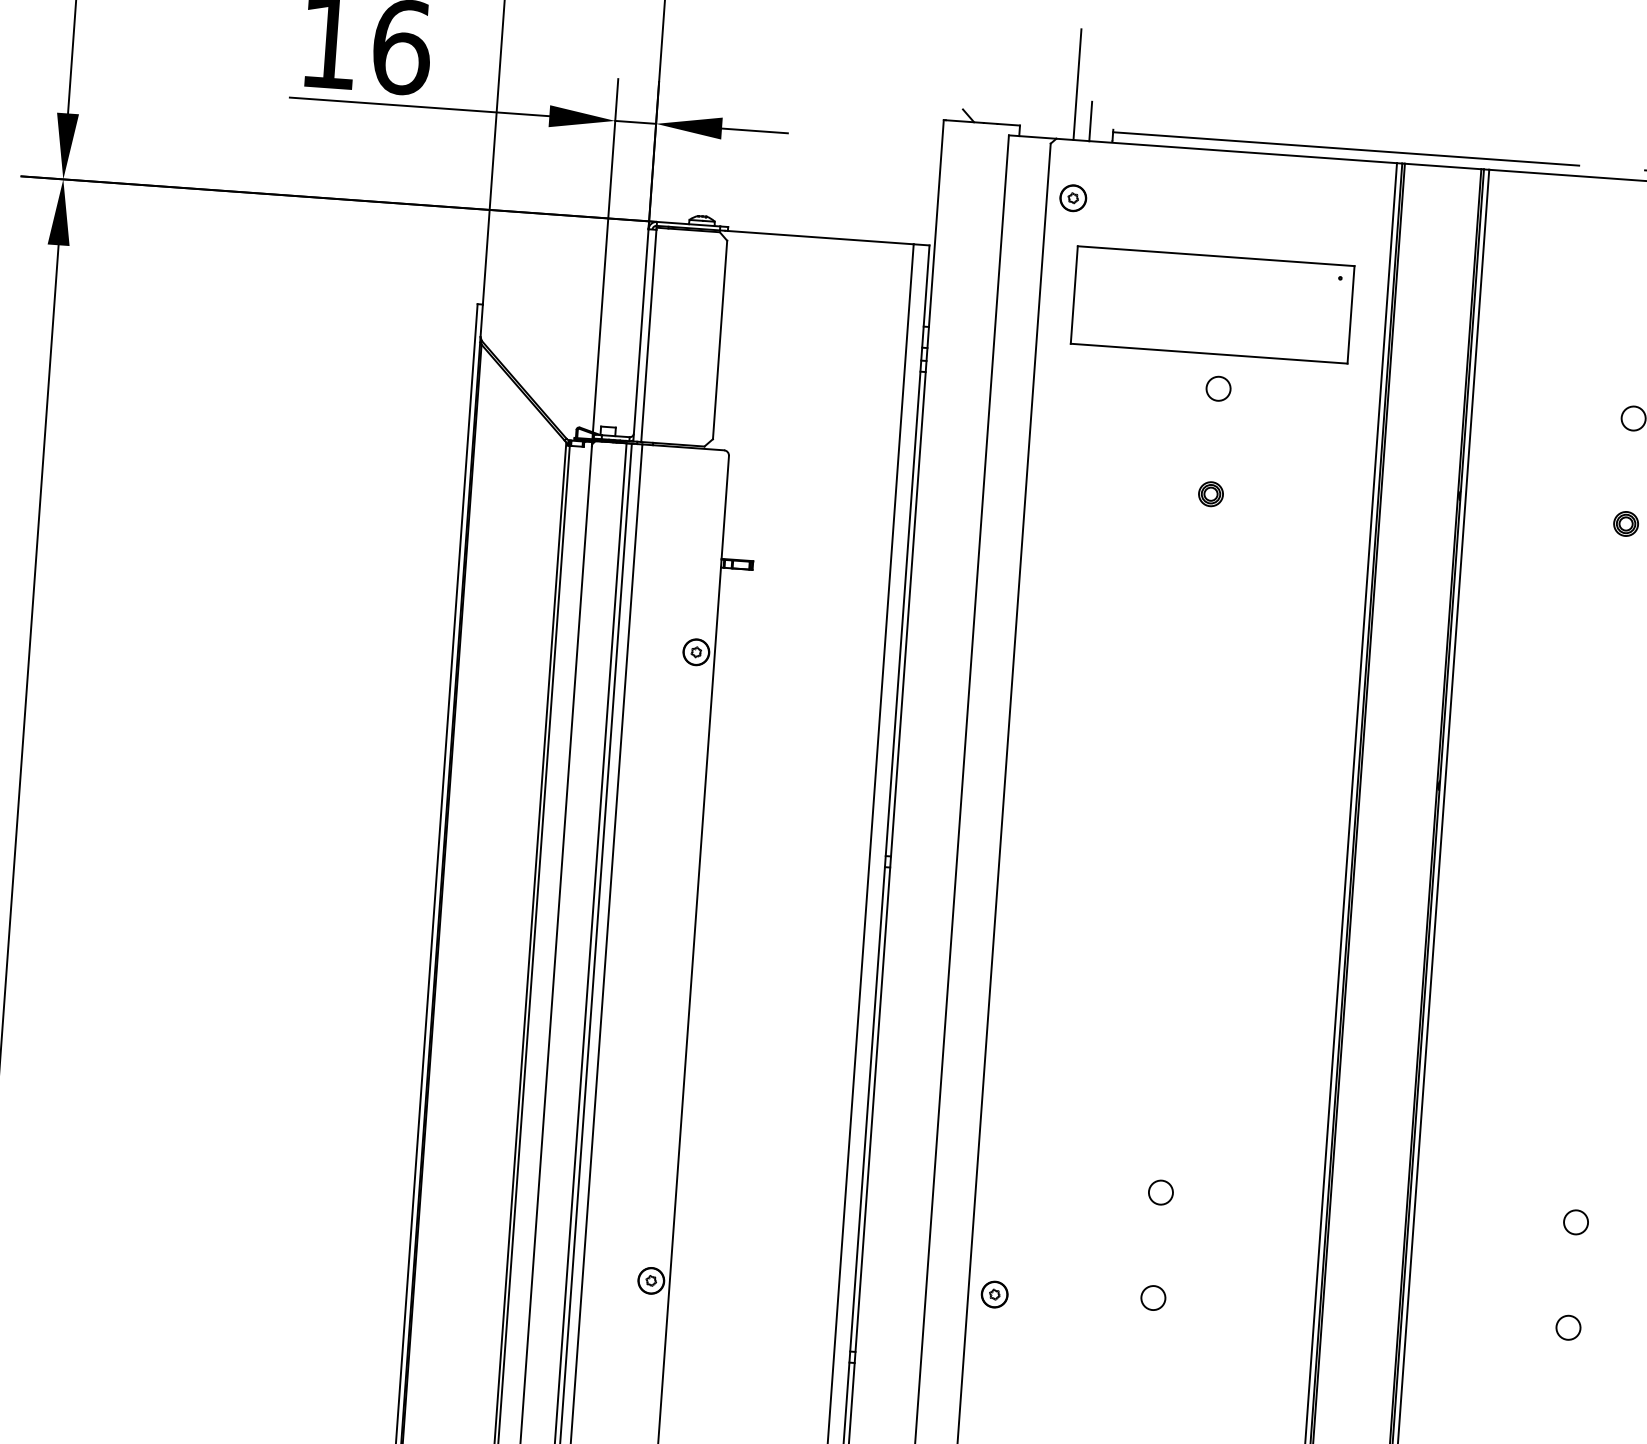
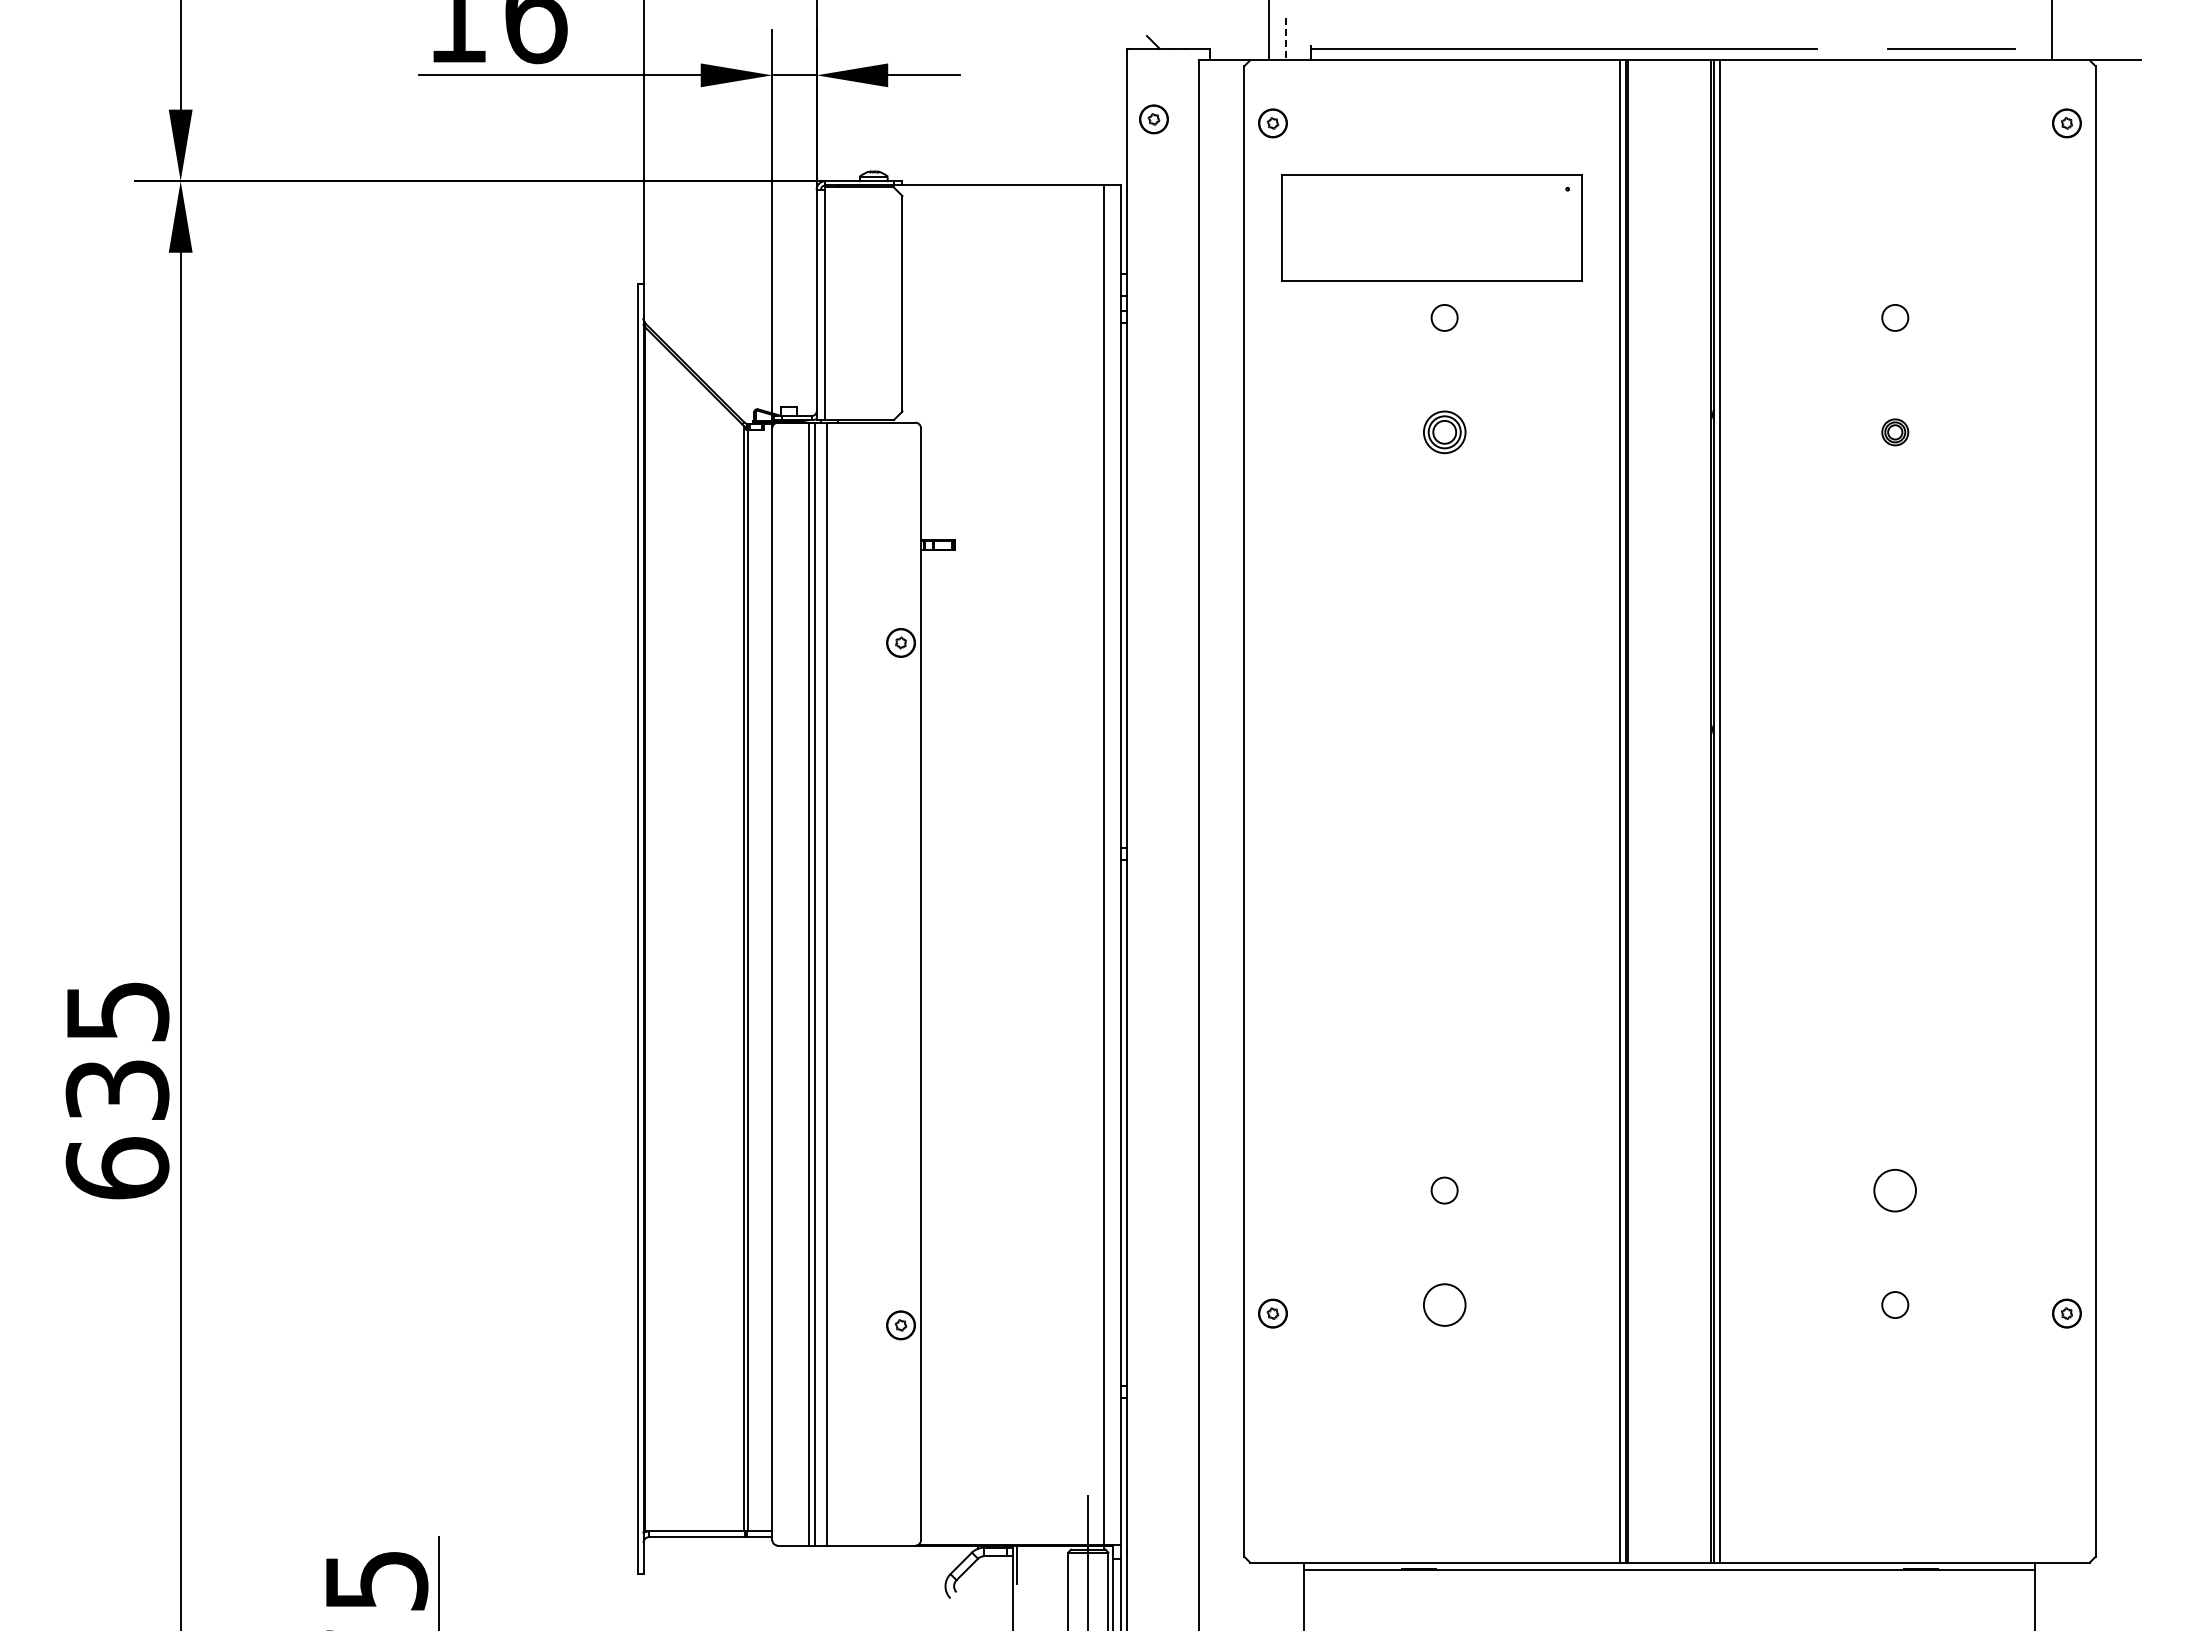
line: (1090, 121) -> (1285, 39), solid -> dashed
part: (963, 186) -> (1153, 119), added
part: (1210, 494) -> (1444, 432), size x1.6
circle: (1576, 1222) -> (1895, 1190), size x1.6
circle: (1153, 1297) -> (1444, 1304), size x1.6

